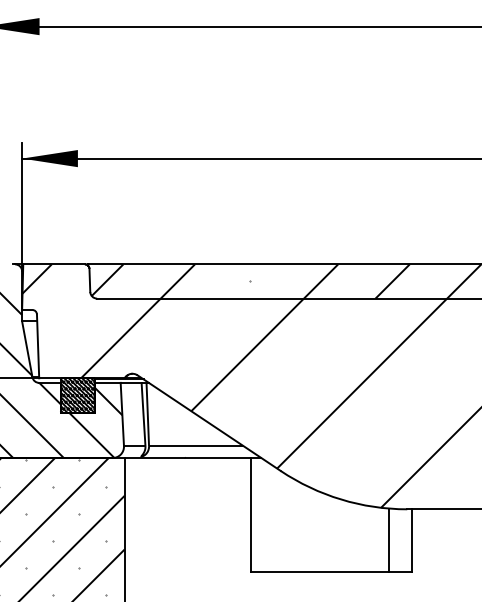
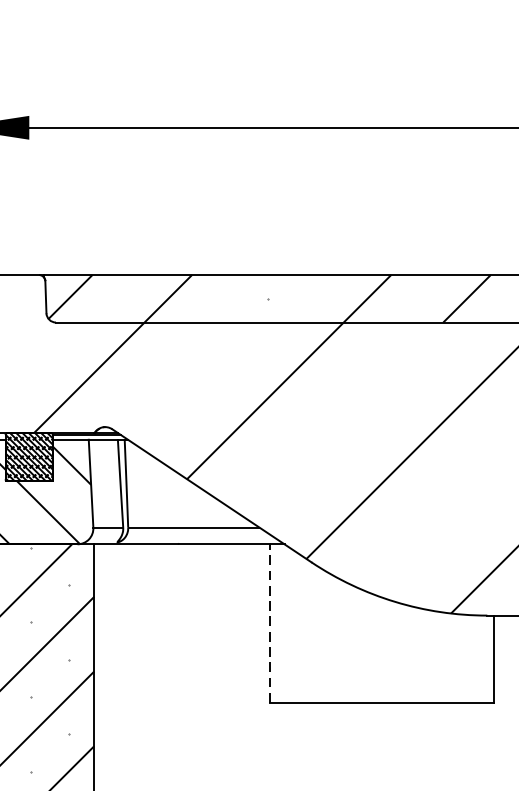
line: (250, 515) -> (269, 624), solid -> dashed
line: (389, 539) -> (462, 657), removed

